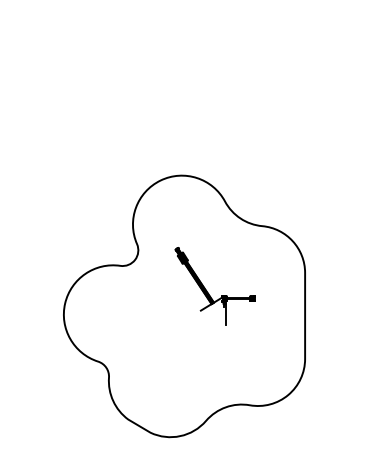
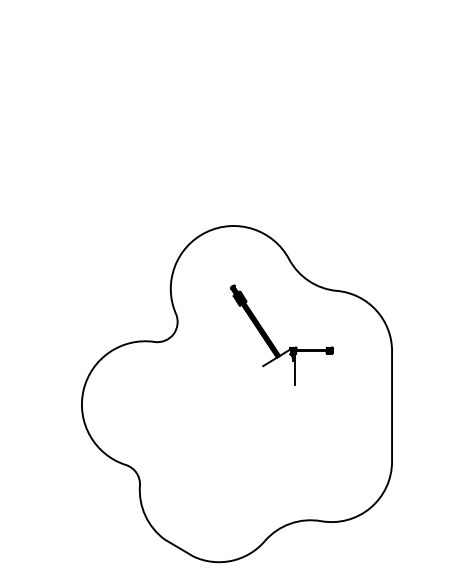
part: (207, 290) -> (271, 340), moved

